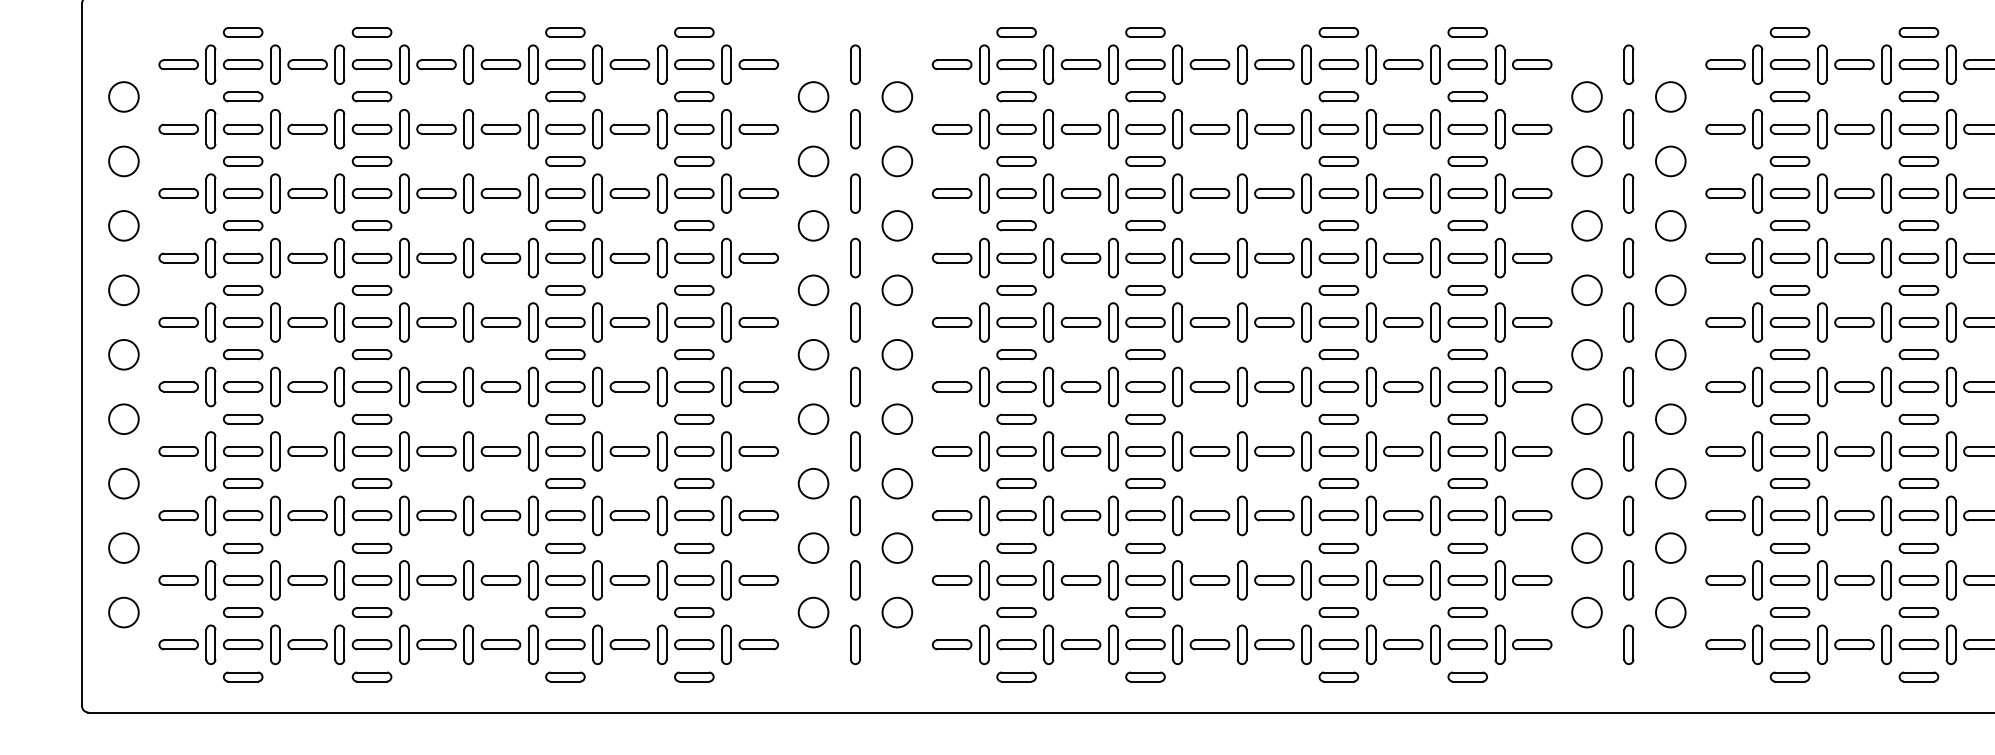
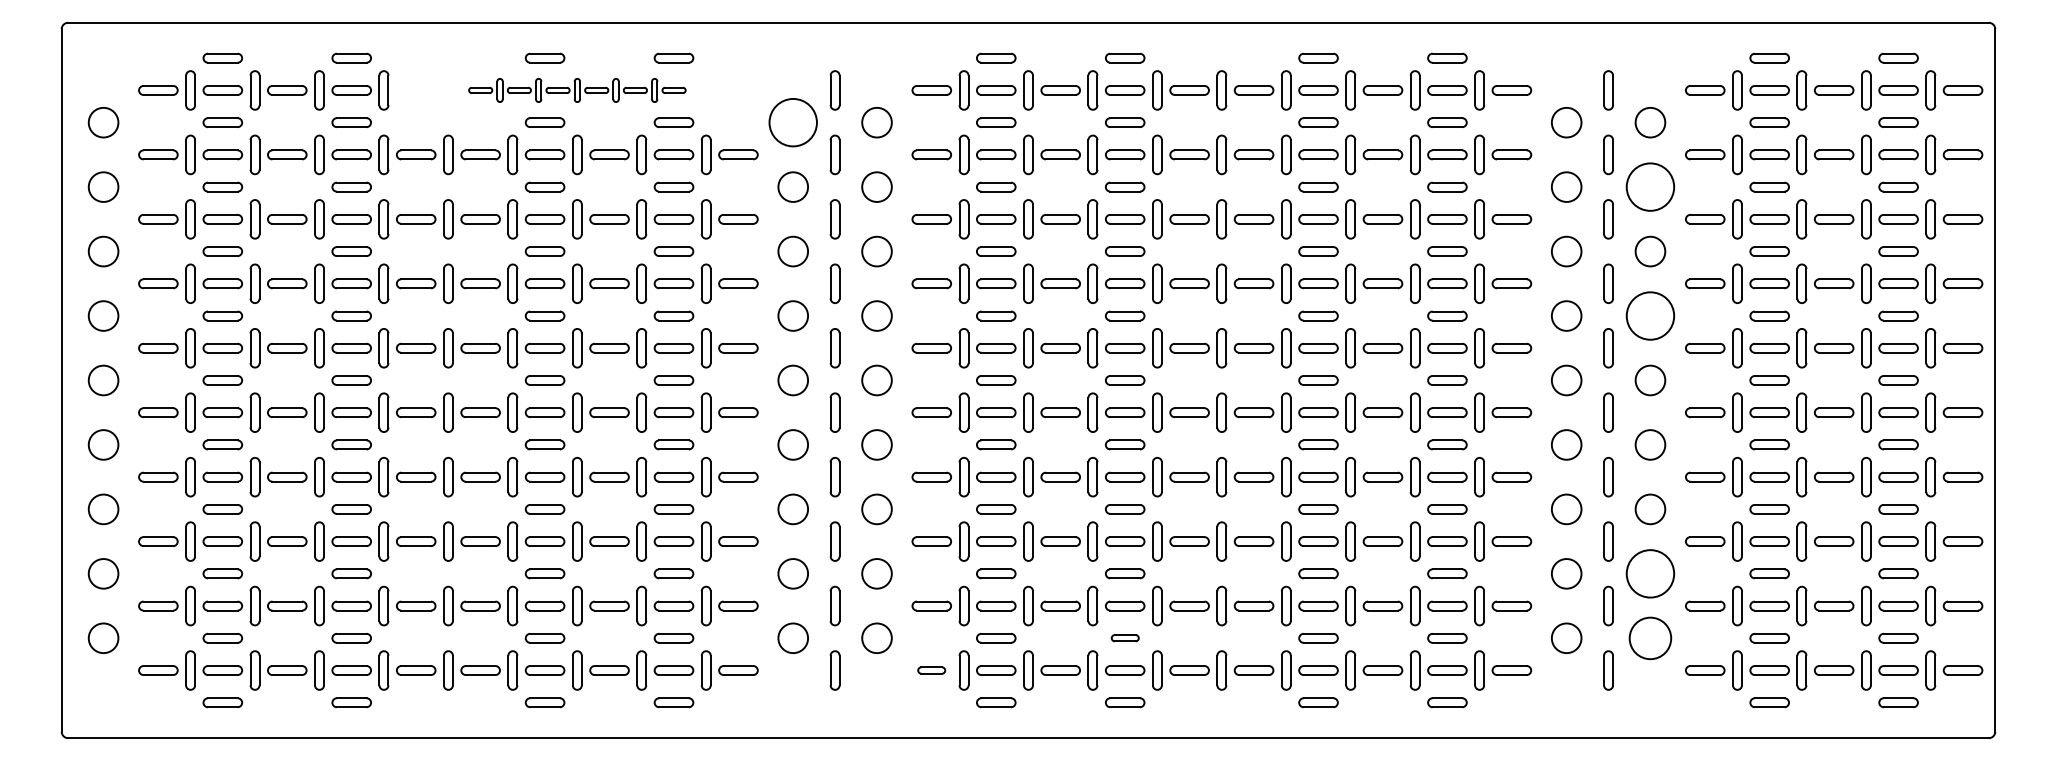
part: (597, 64) -> (577, 90), size x0.6
circle: (813, 96) -> (793, 122), size x1.6
circle: (1670, 160) -> (1650, 186), size x1.6
circle: (1670, 289) -> (1650, 315), size x1.6
circle: (1670, 547) -> (1650, 573), size x1.6
part: (1145, 611) -> (1125, 637), size x0.7
circle: (1670, 611) -> (1650, 637), size x1.4
part: (951, 644) -> (931, 670), size x0.7

